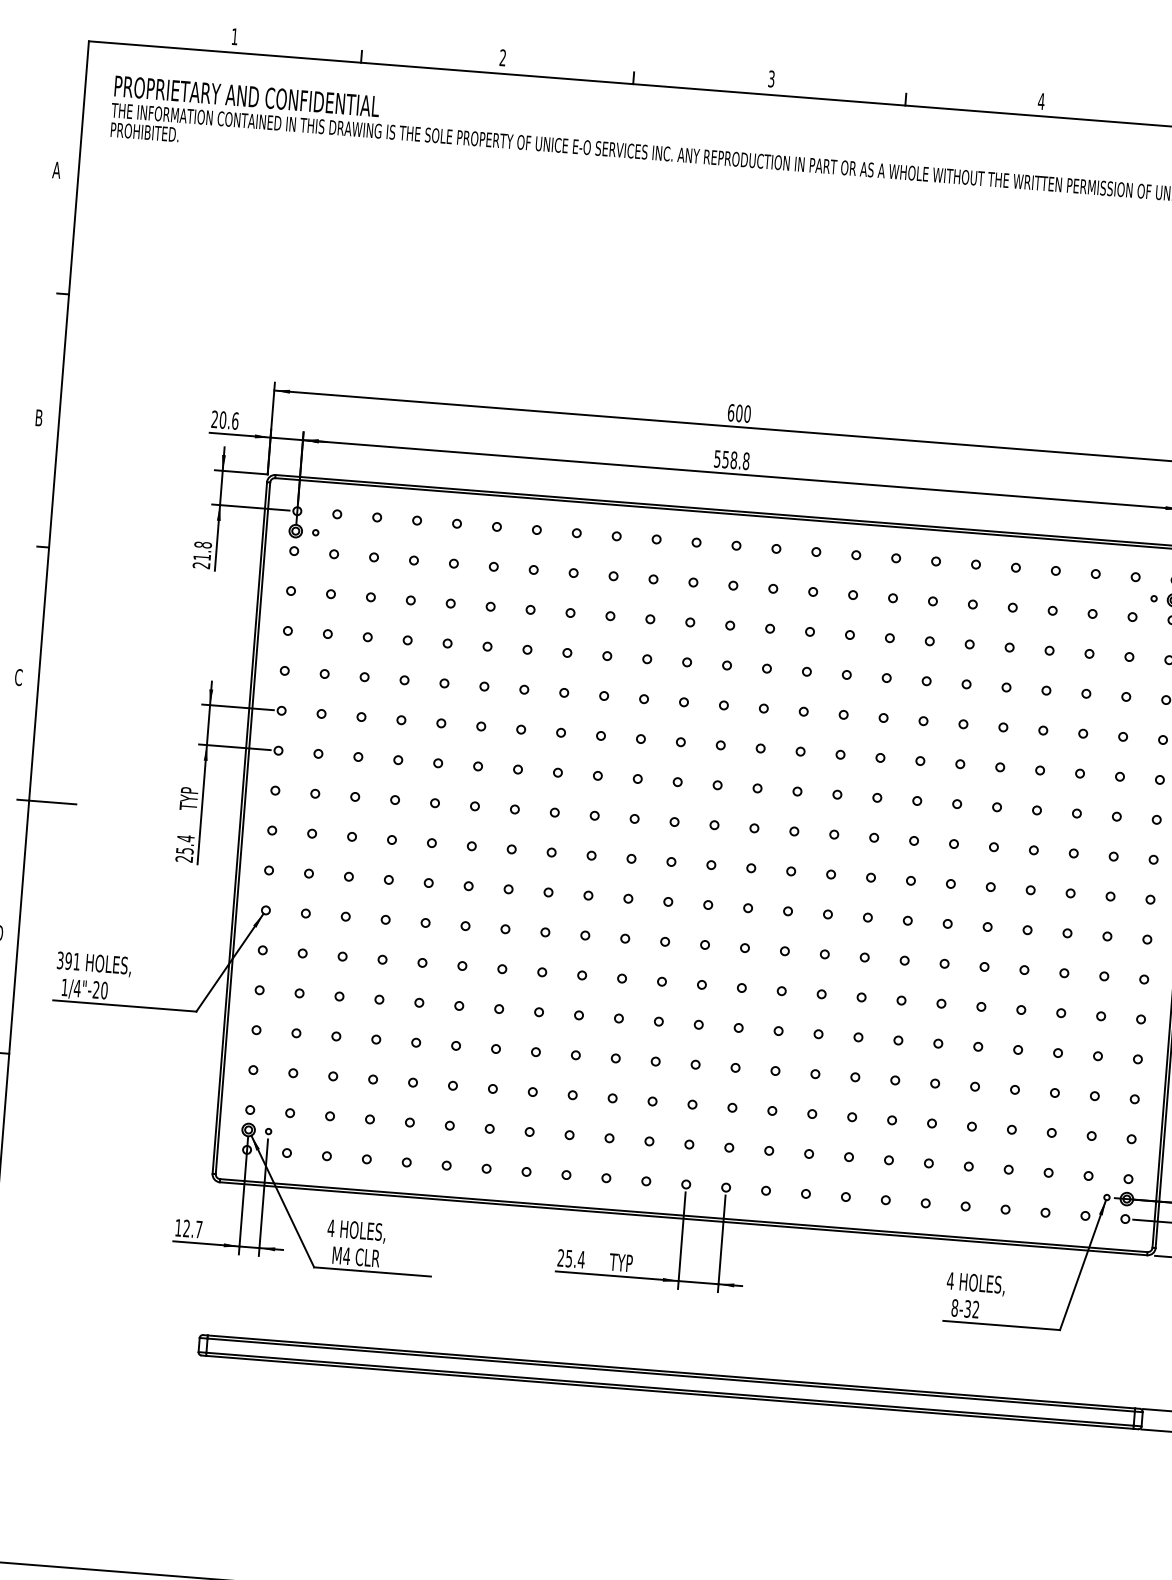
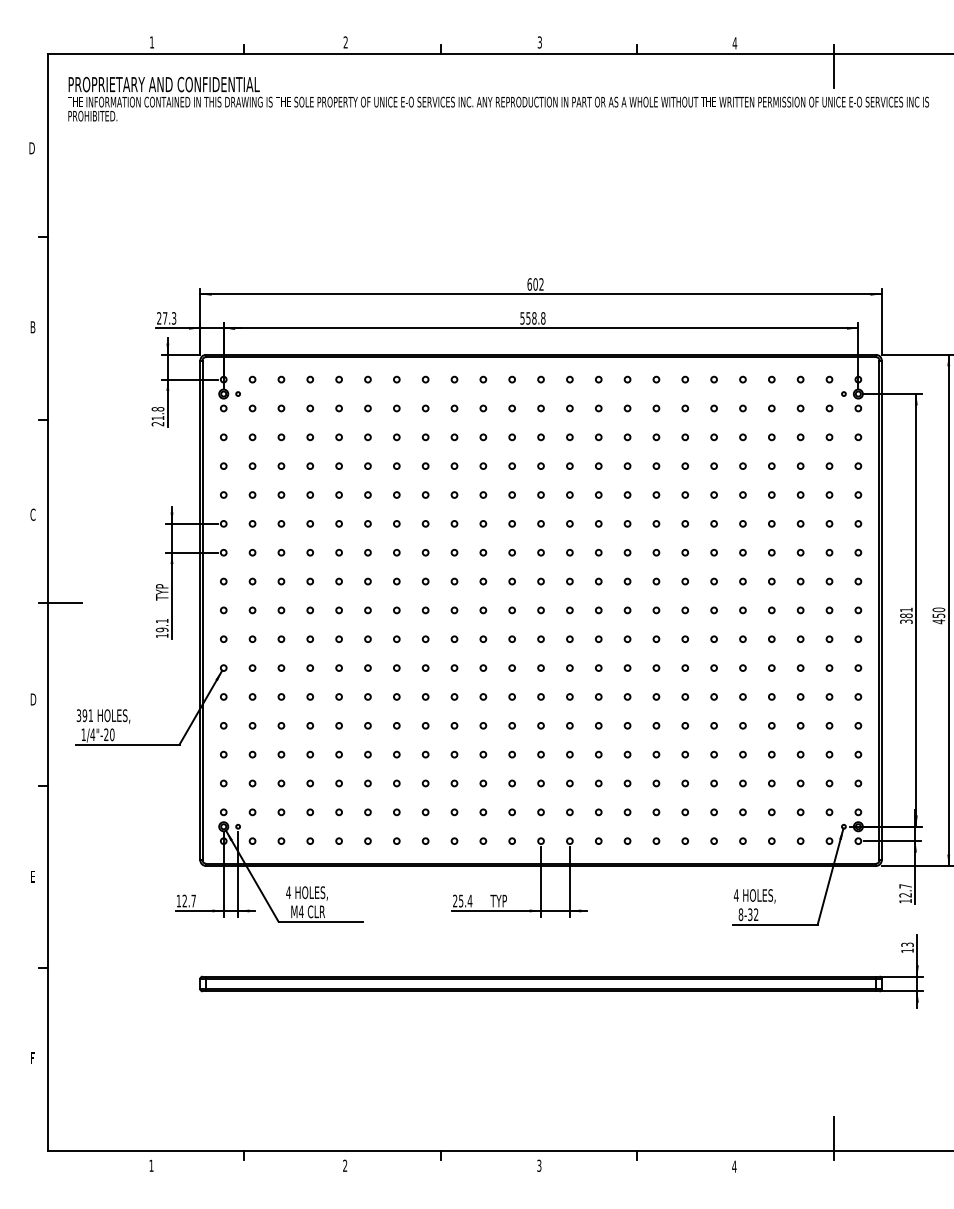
text: (56, 170) -> (31, 148), A -> D
text: (747, 414) -> (541, 284), 600 -> 602
text: (228, 420) -> (169, 318), 20.6 -> 27.3
text: (184, 848) -> (161, 628), 25.4 -> 19.1

